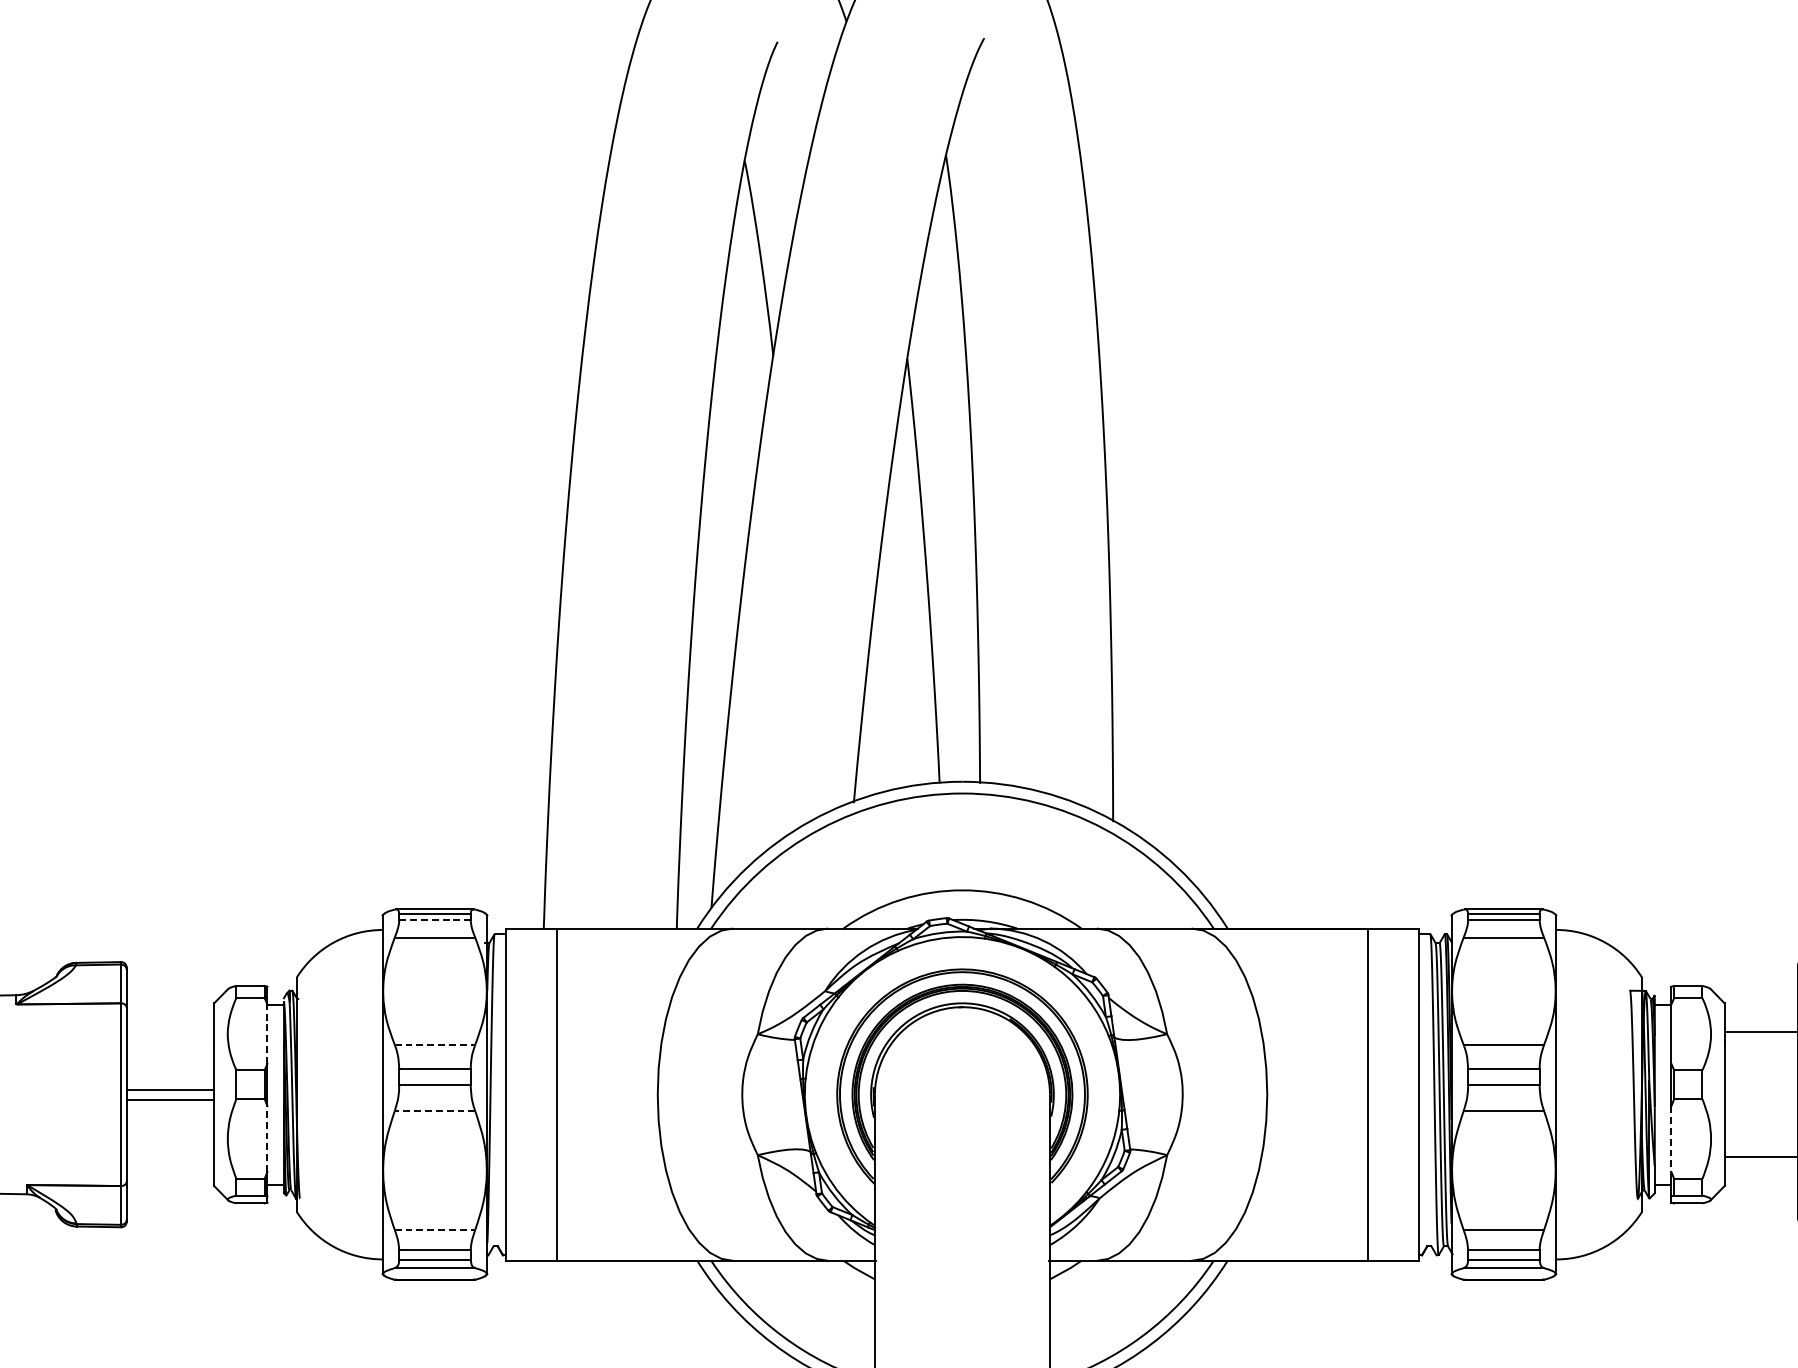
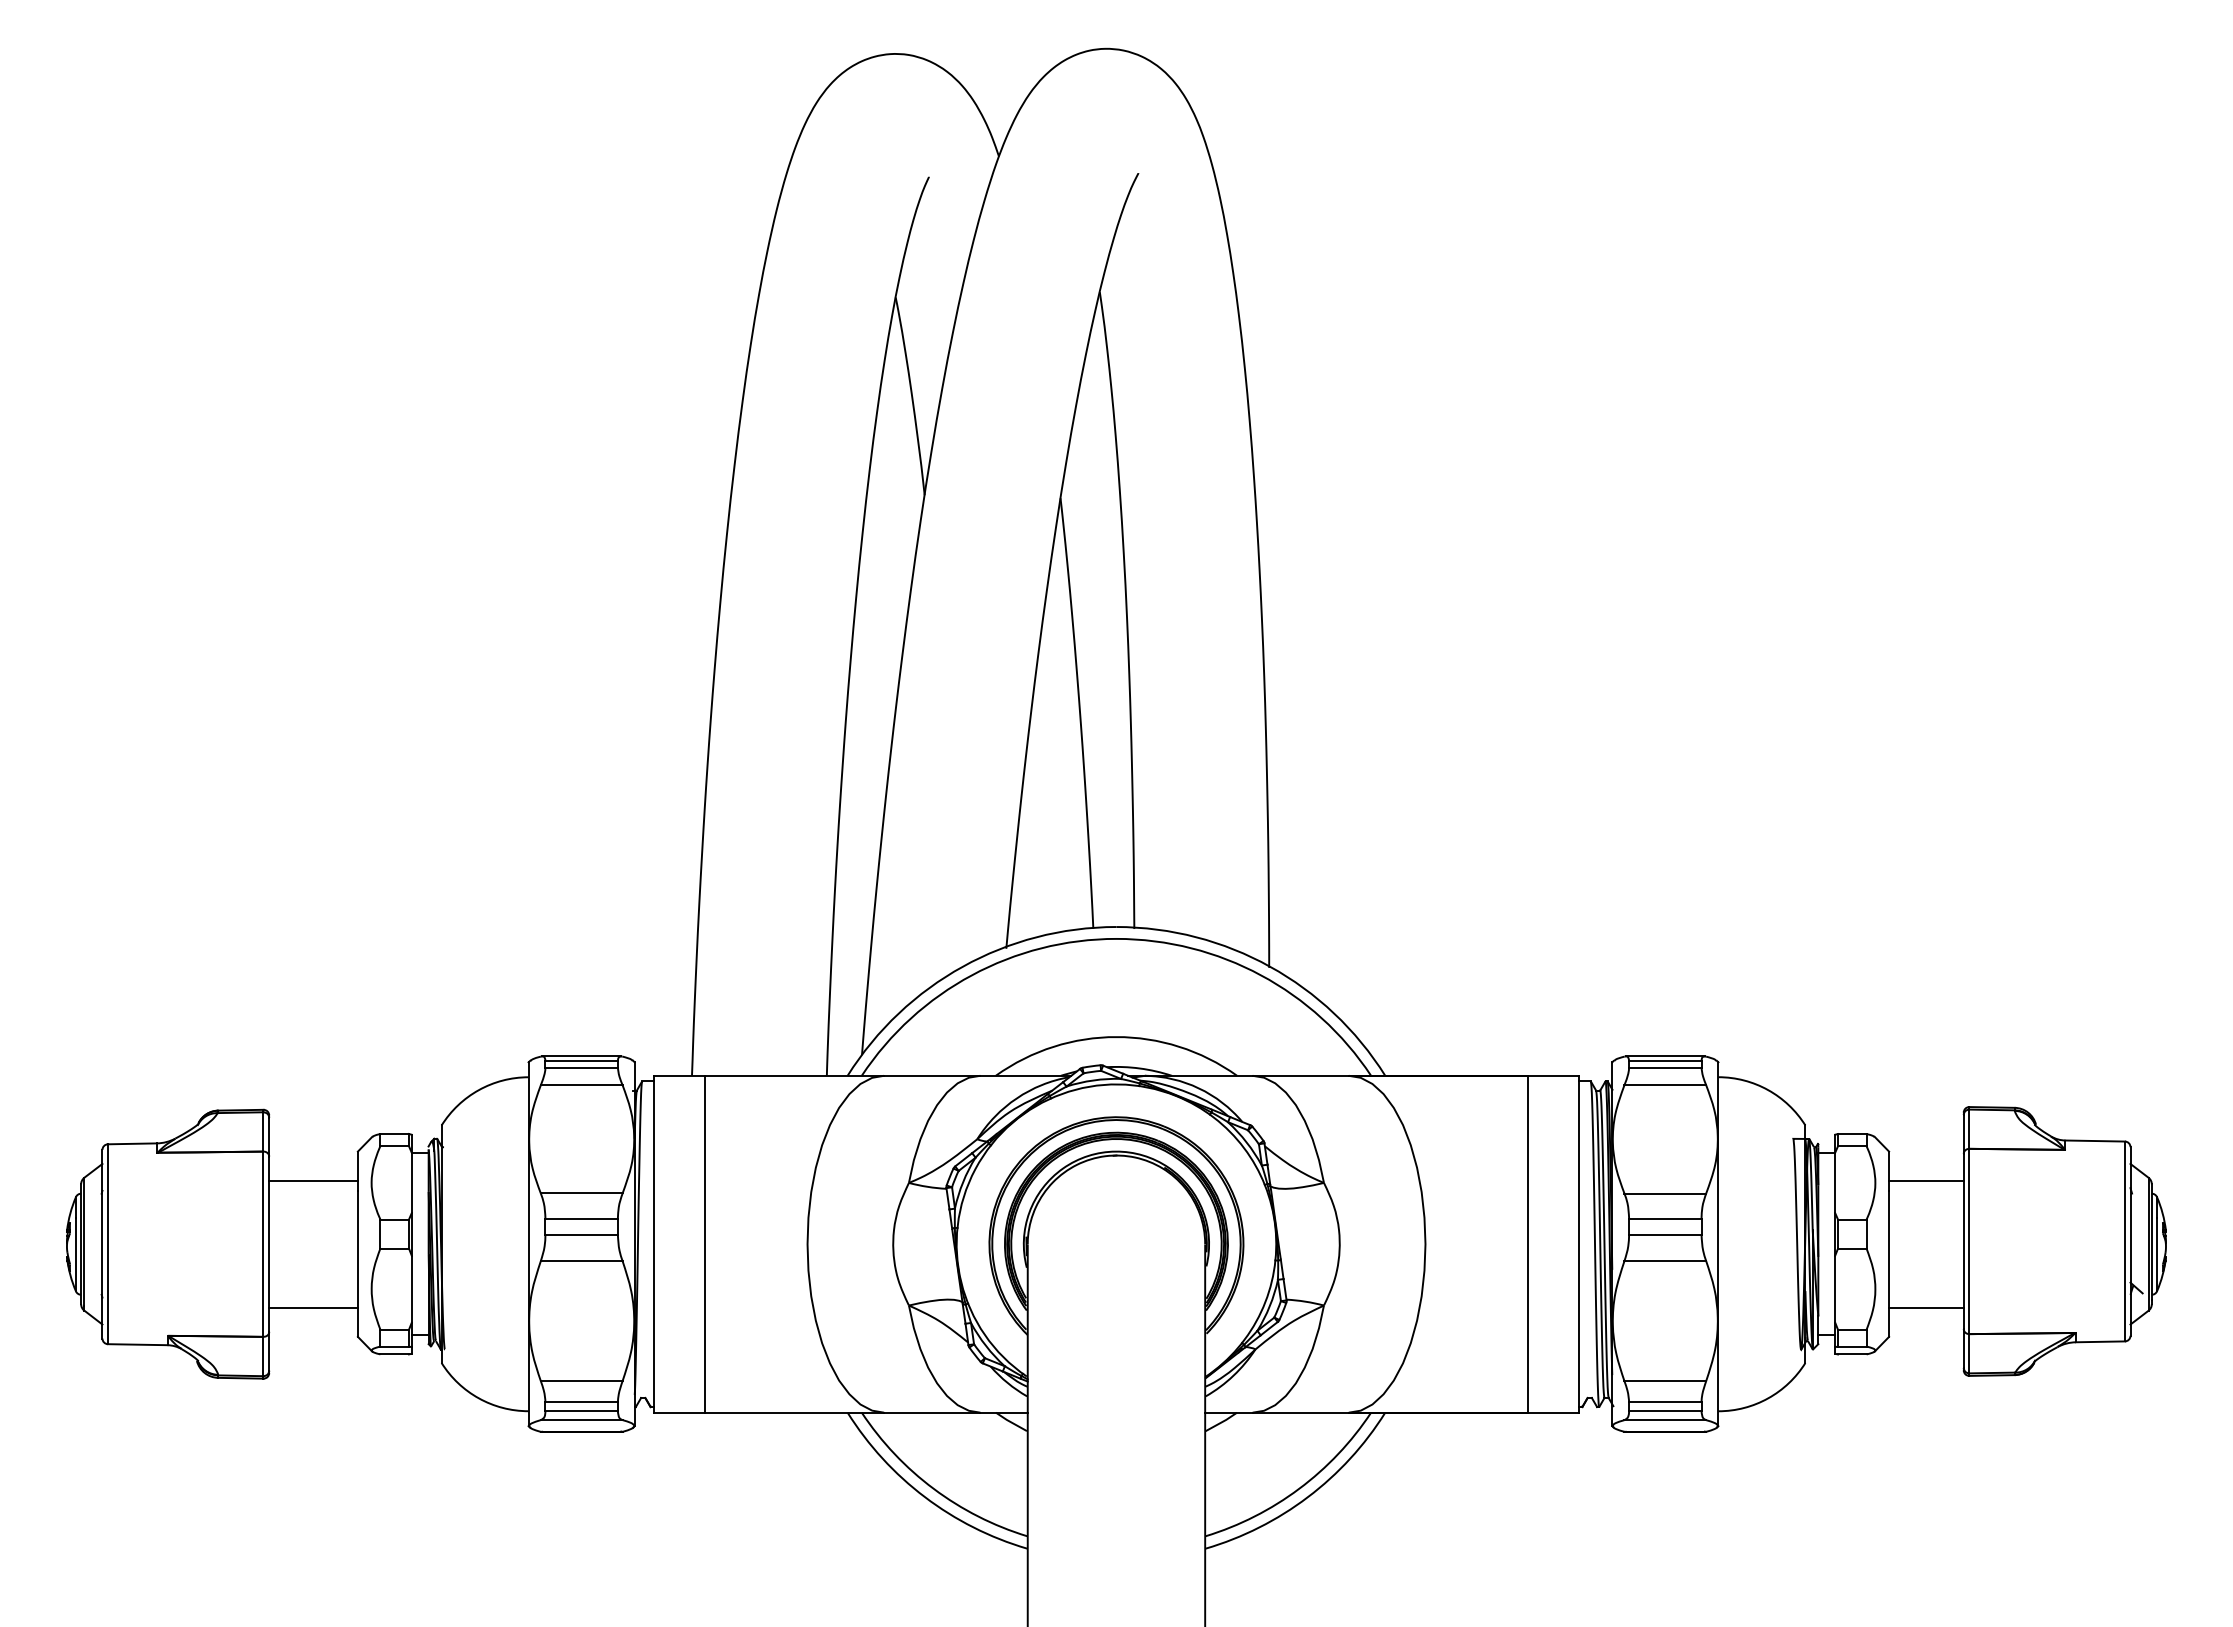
line: (435, 920) -> (582, 1067), dashed -> solid
line: (267, 1033) -> (411, 1182), dashed -> solid
line: (434, 1044) -> (581, 1193), dashed -> solid
line: (170, 1090) -> (313, 1307), moved
line: (170, 1099) -> (313, 1180), moved
line: (434, 1111) -> (581, 1261), dashed -> solid
line: (267, 1138) -> (411, 1288), dashed -> solid
line: (1671, 1139) -> (1835, 1289), dashed -> solid
line: (434, 1230) -> (581, 1381), dashed -> solid

